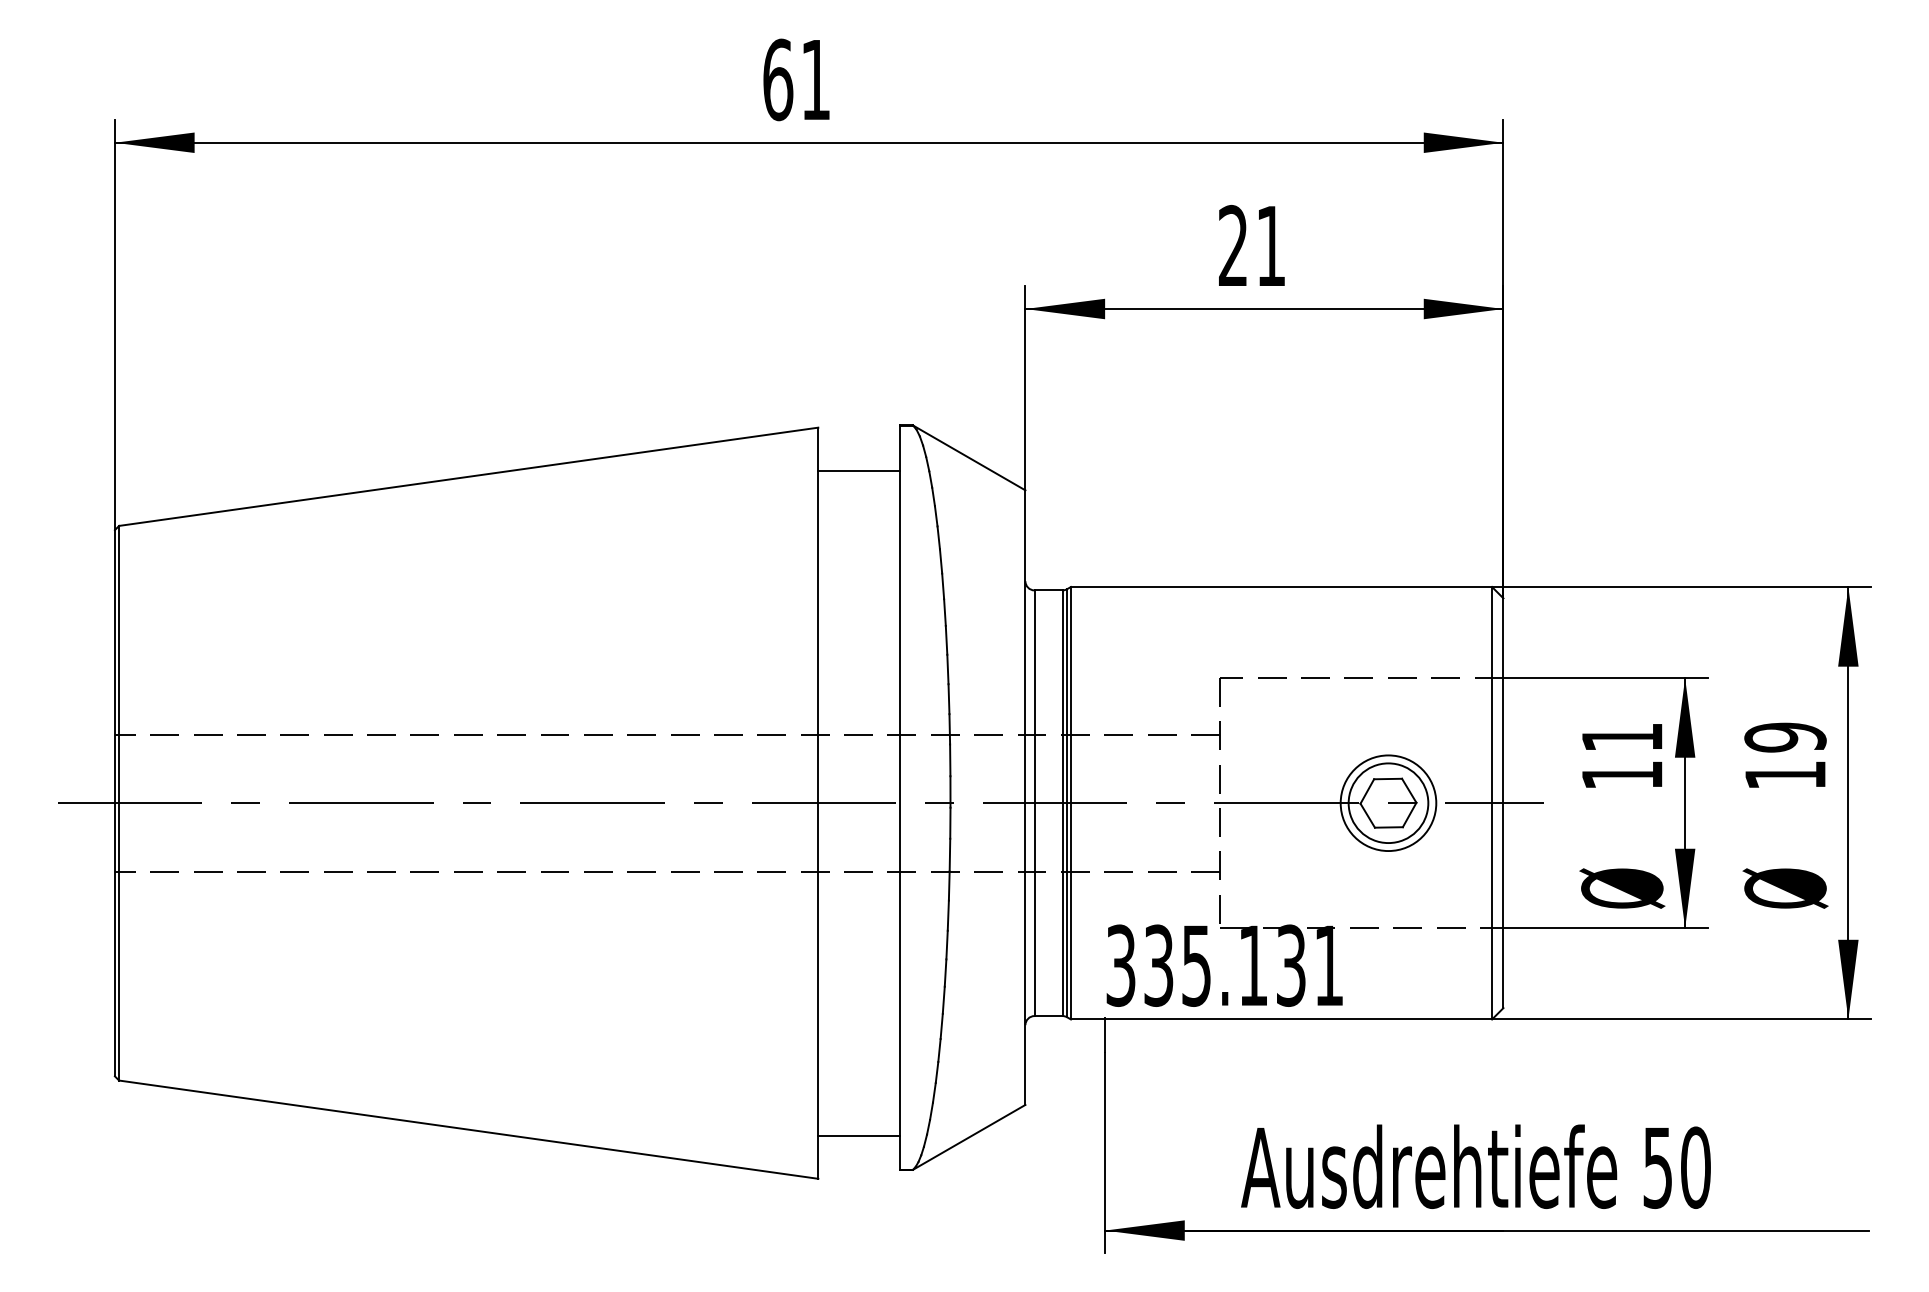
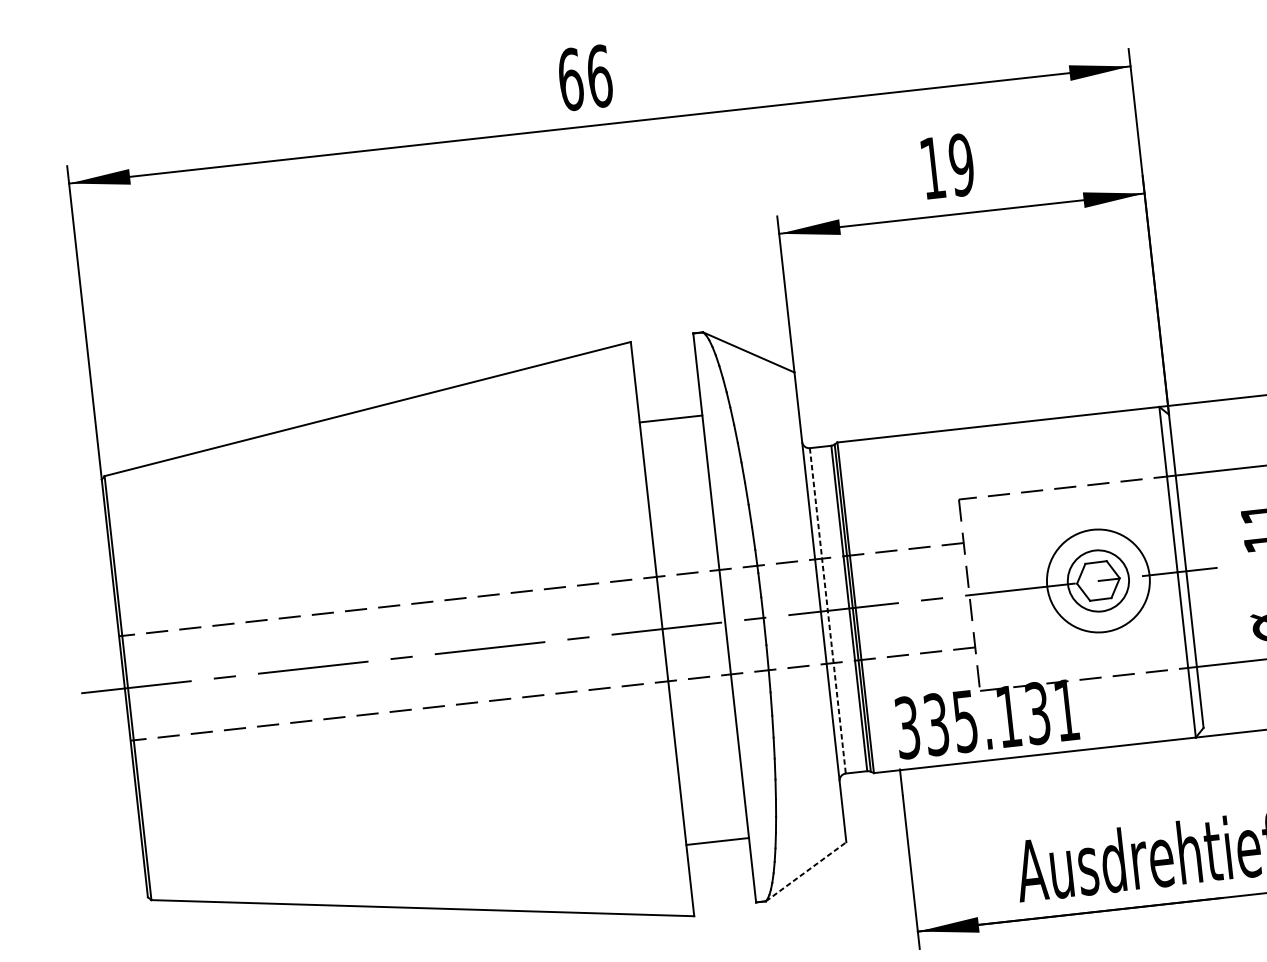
text: (816, 79) -> (600, 76), 61 -> 66
text: (1252, 245) -> (947, 166), 21 -> 19
line: (859, 470) -> (671, 418), moved
line: (1034, 803) -> (827, 611), solid -> dashed
circle: (1388, 803) -> (1098, 581), size x1.4
line: (859, 1135) -> (717, 841), moved
line: (969, 1137) -> (806, 871), solid -> dashed

